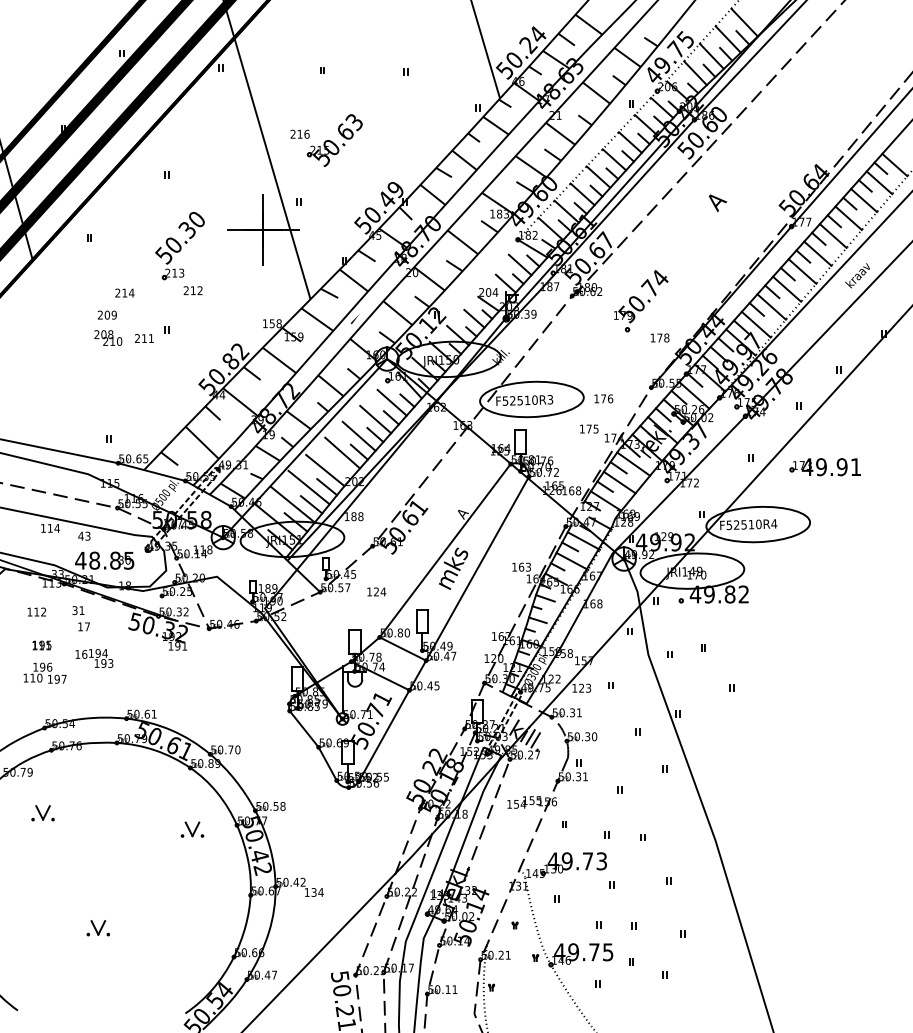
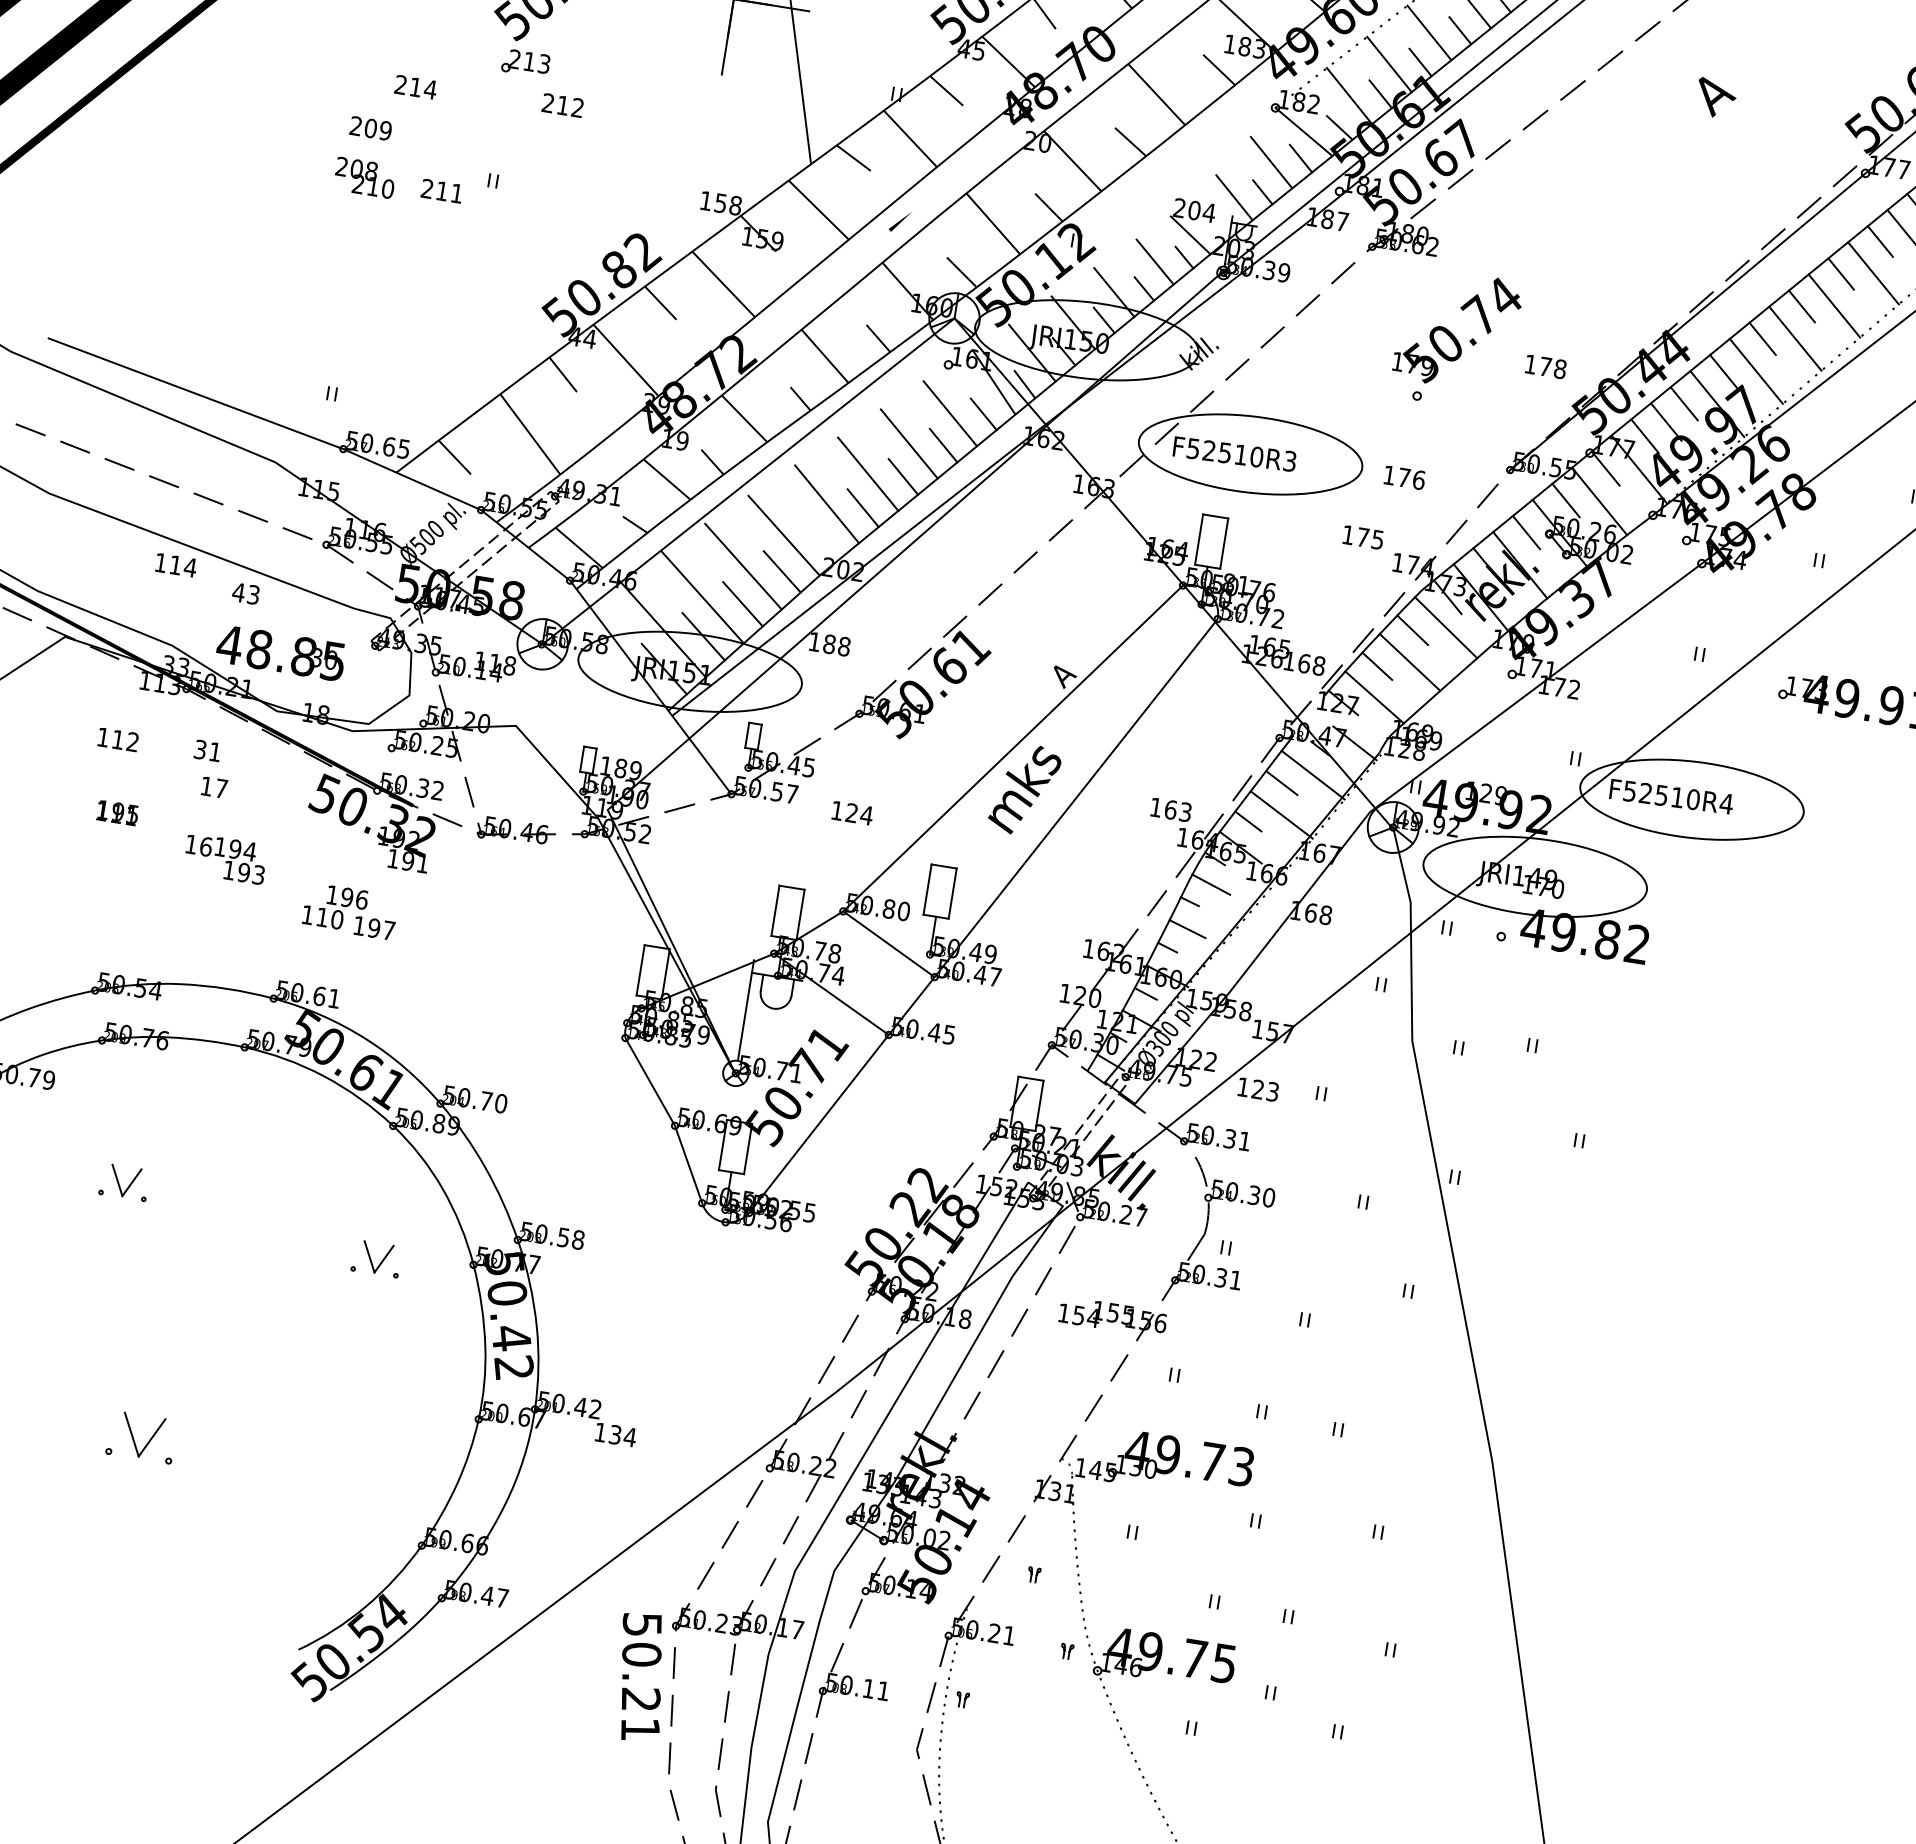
part: (641, 301) -> (1456, 340), moved
text: (44, 672) -> (349, 909), moved
part: (42, 813) -> (123, 1182), moved
part: (97, 928) -> (139, 1437), size x1.4

